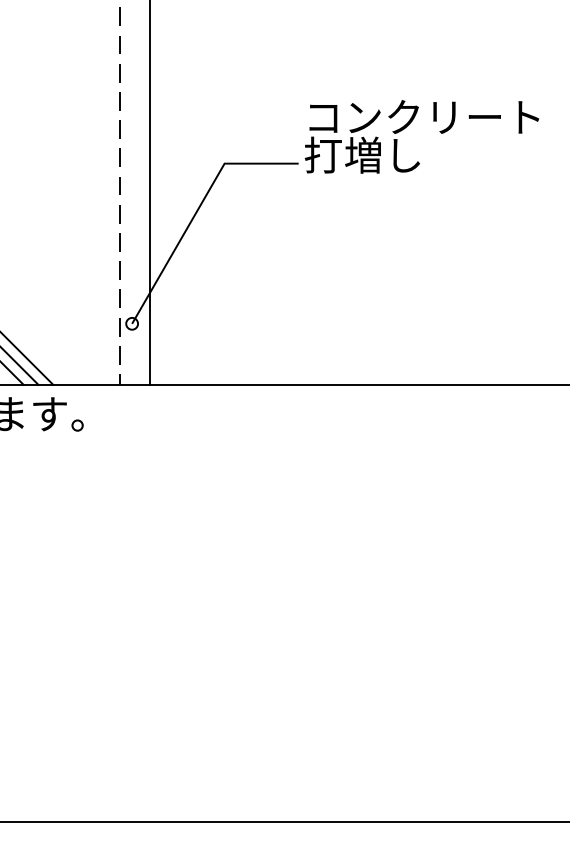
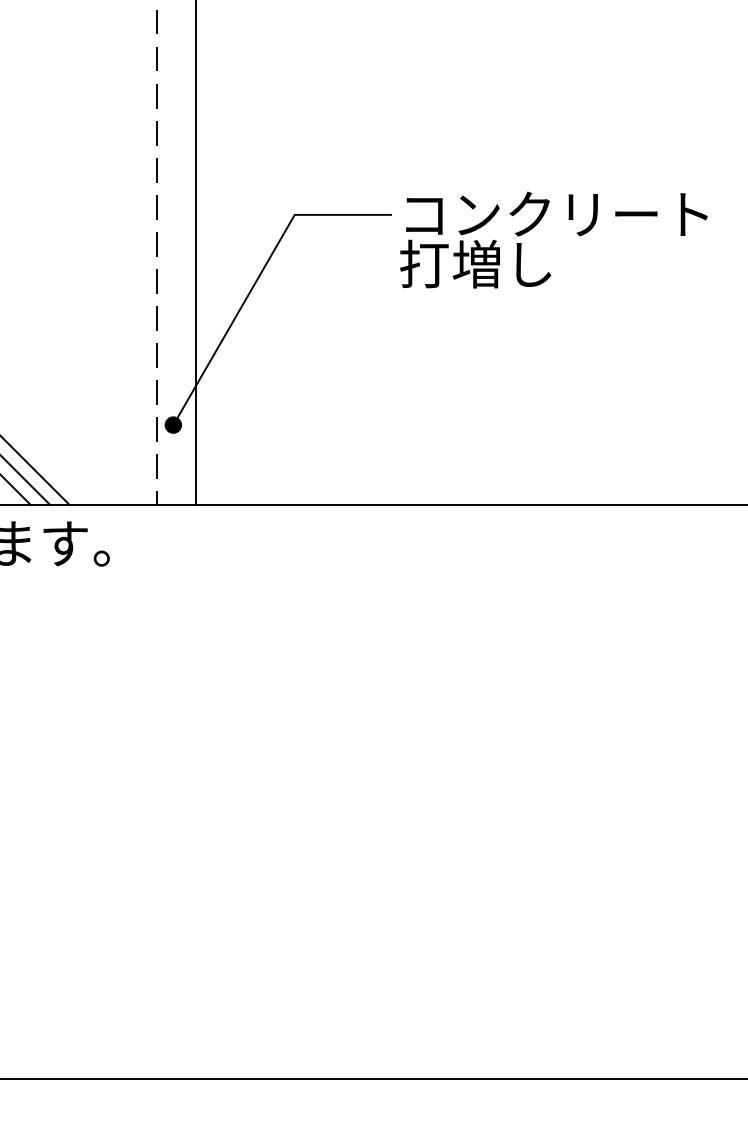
text: (421, 136) -> (553, 239), moved
fill: (132, 323) -> (173, 424), added

